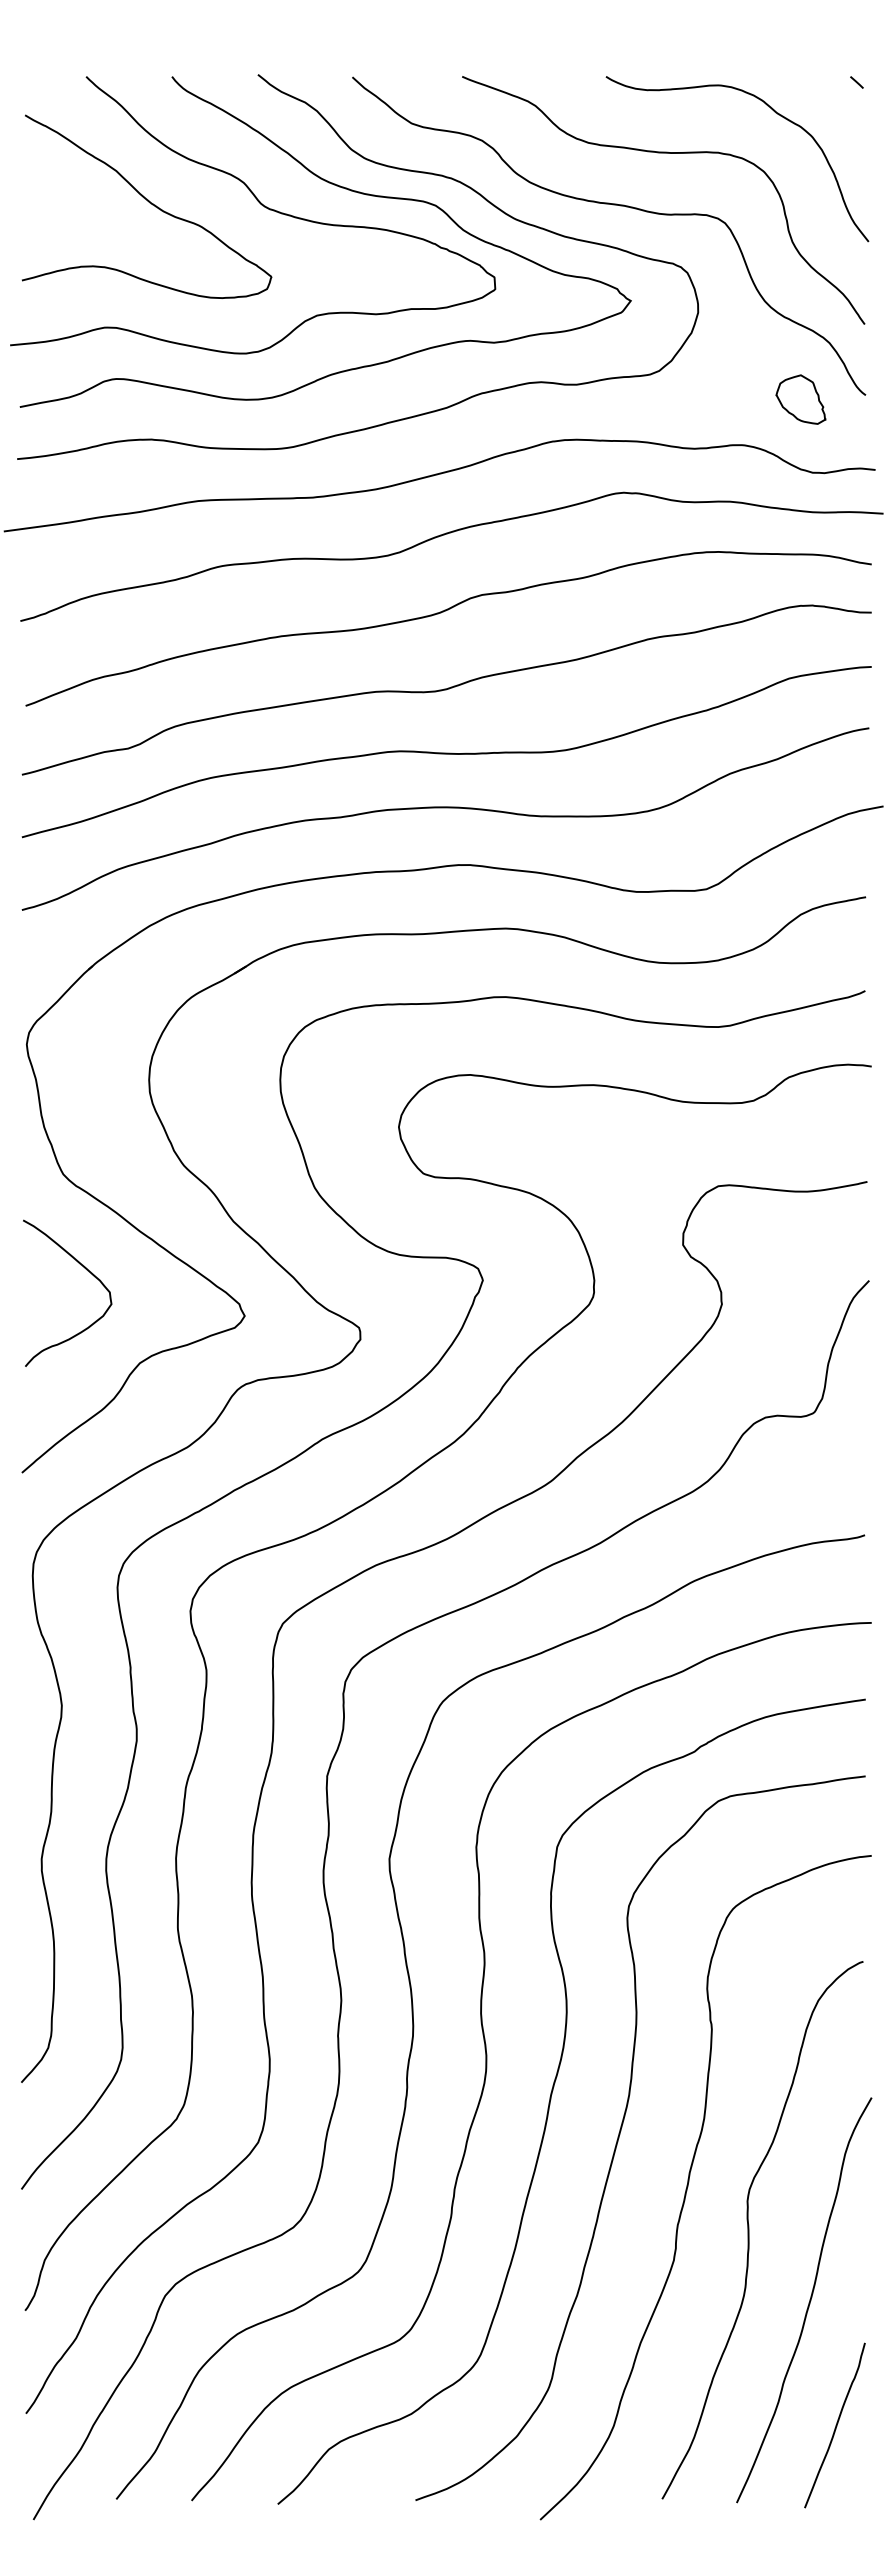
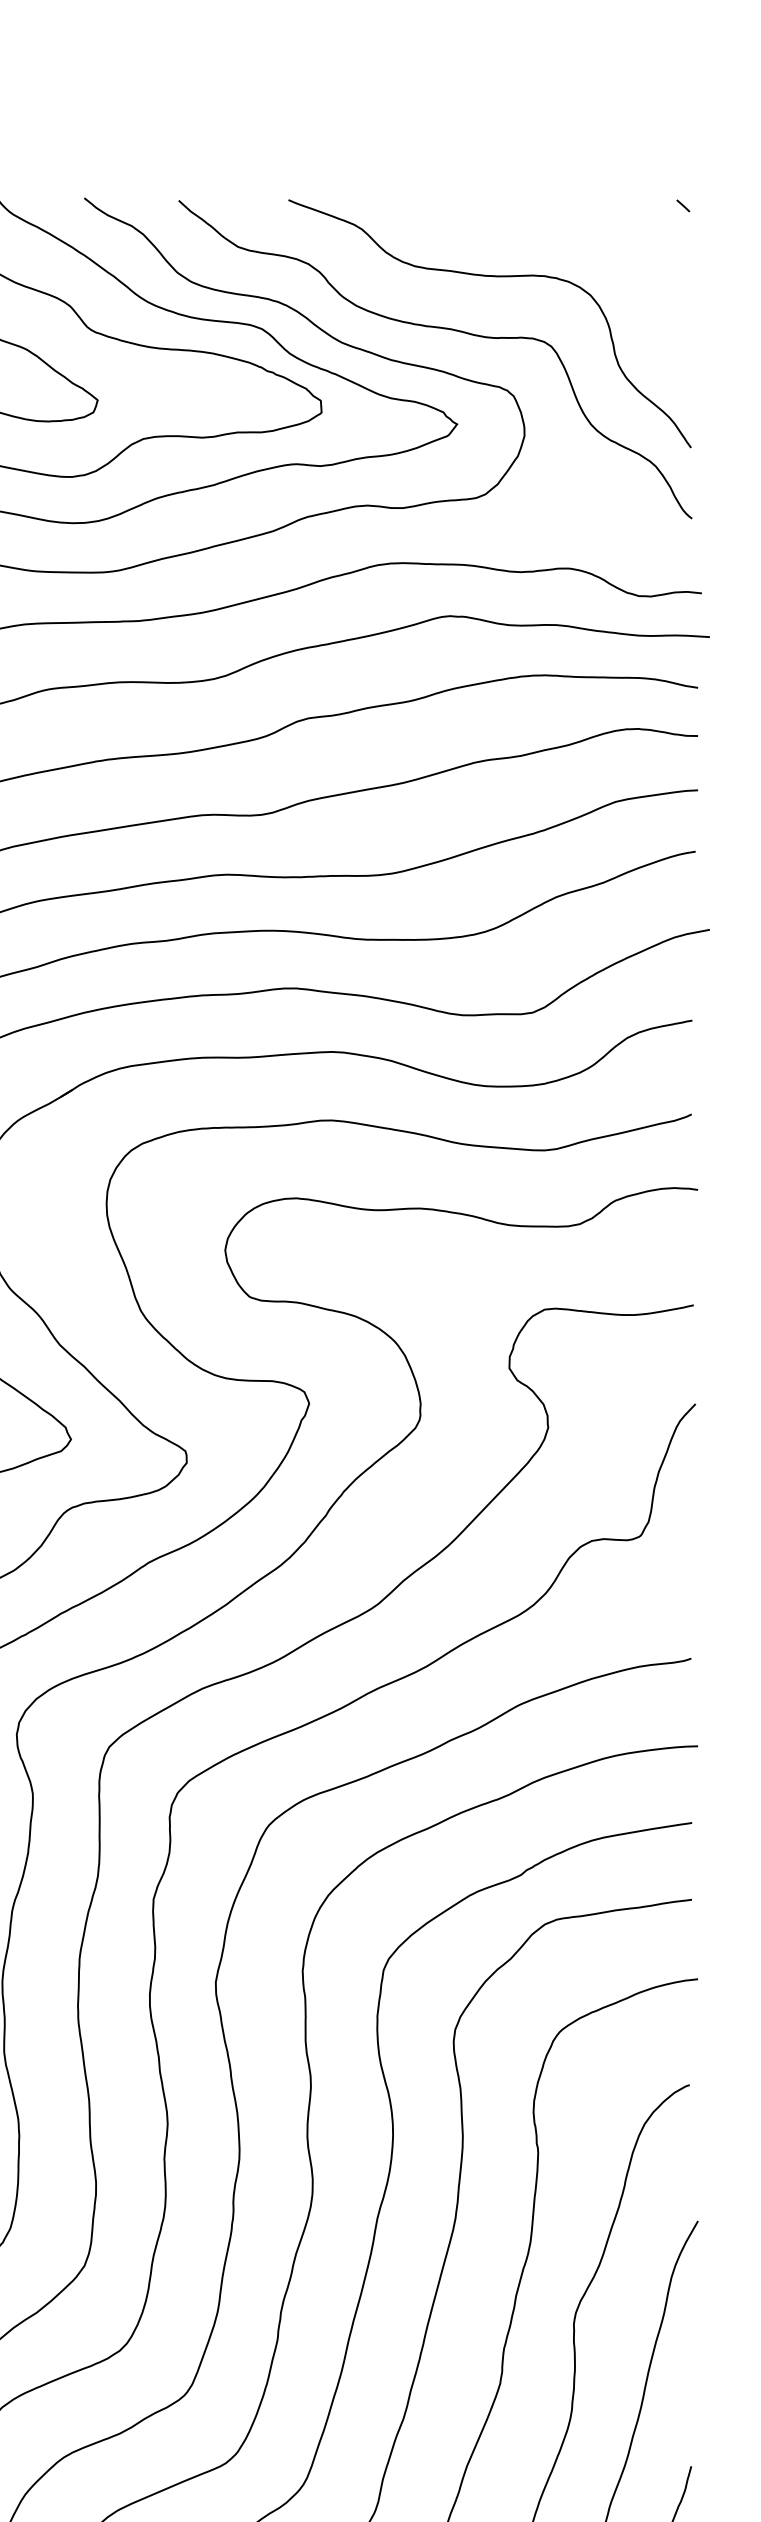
curve: (775, 113) -> (601, 236), removed
part: (800, 399) -> (626, 522), removed

